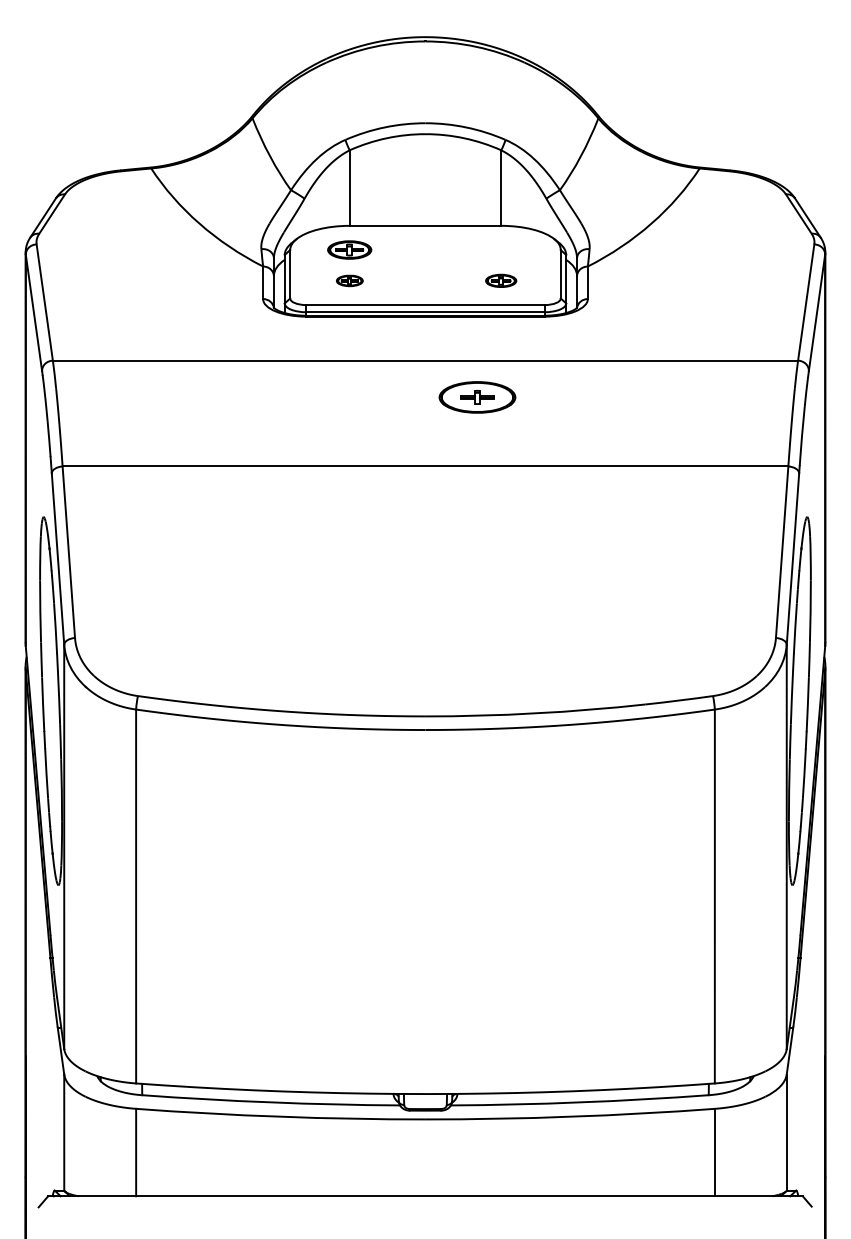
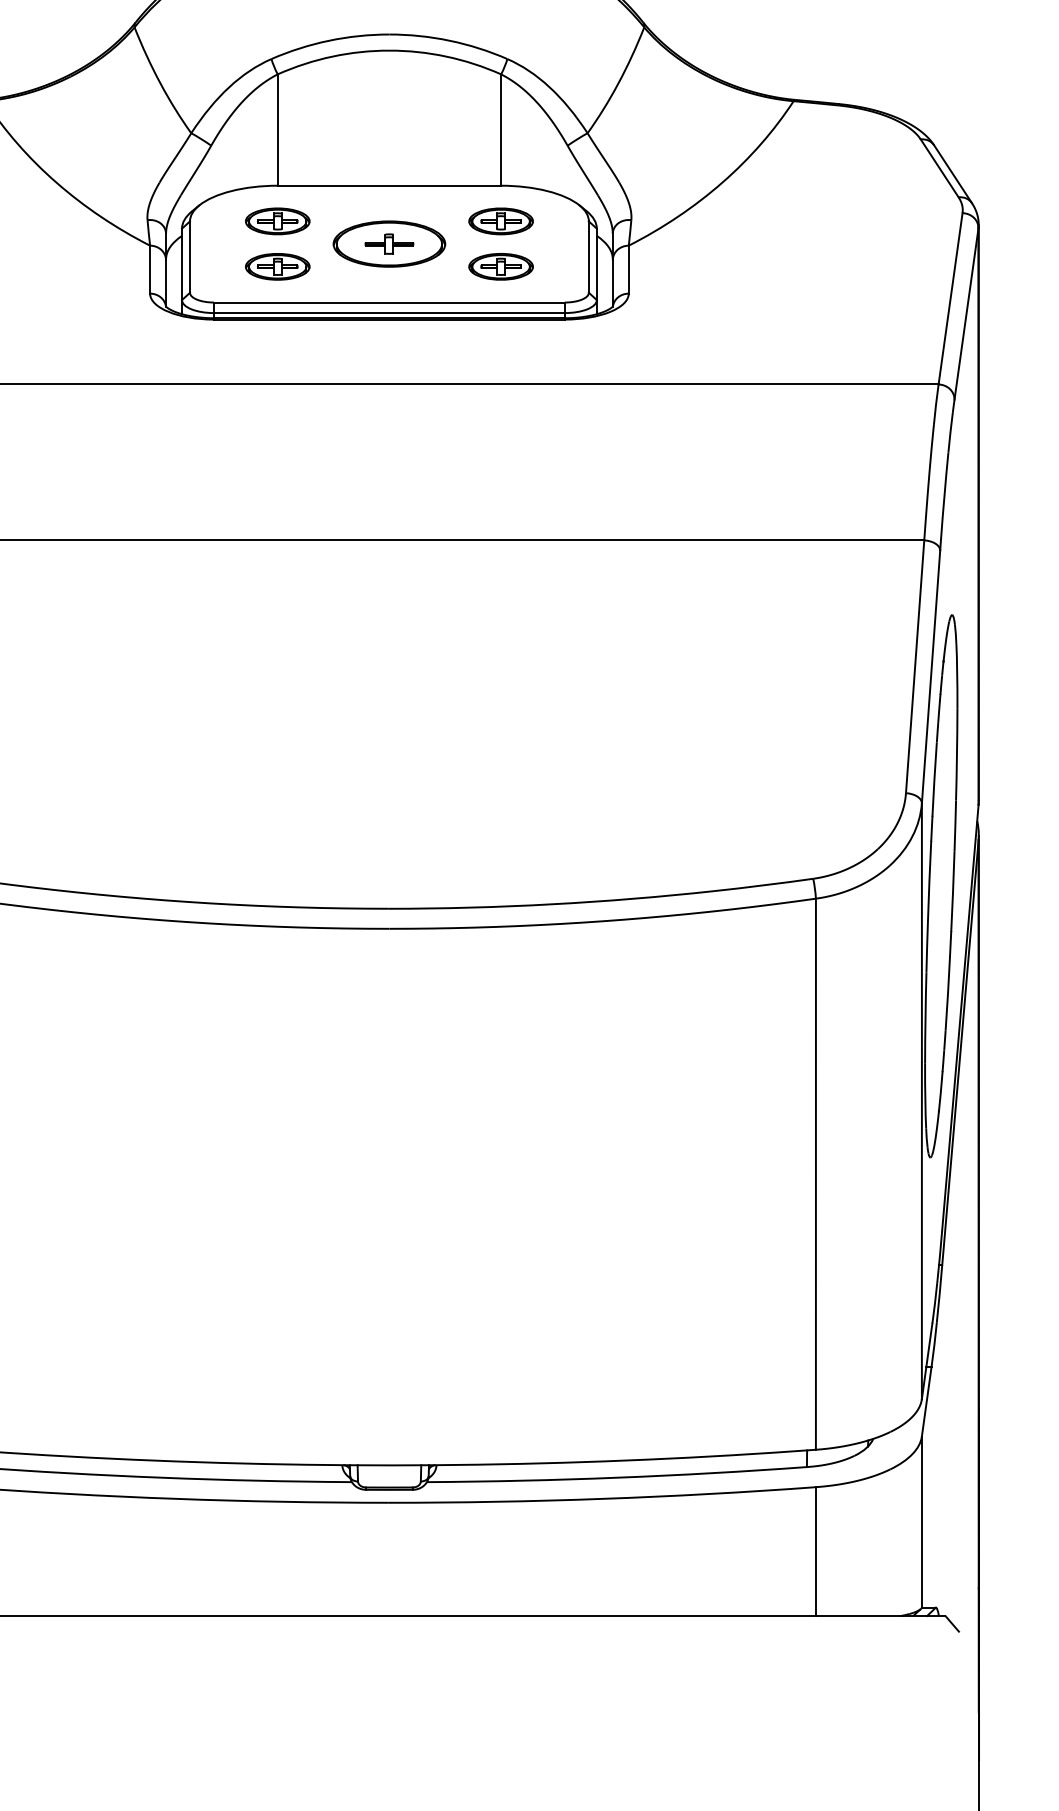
part: (500, 249) -> (499, 220), added
part: (349, 280) -> (277, 266), size x1.67
part: (500, 280) -> (499, 266), size x1.43
part: (477, 397) -> (389, 244), moved

